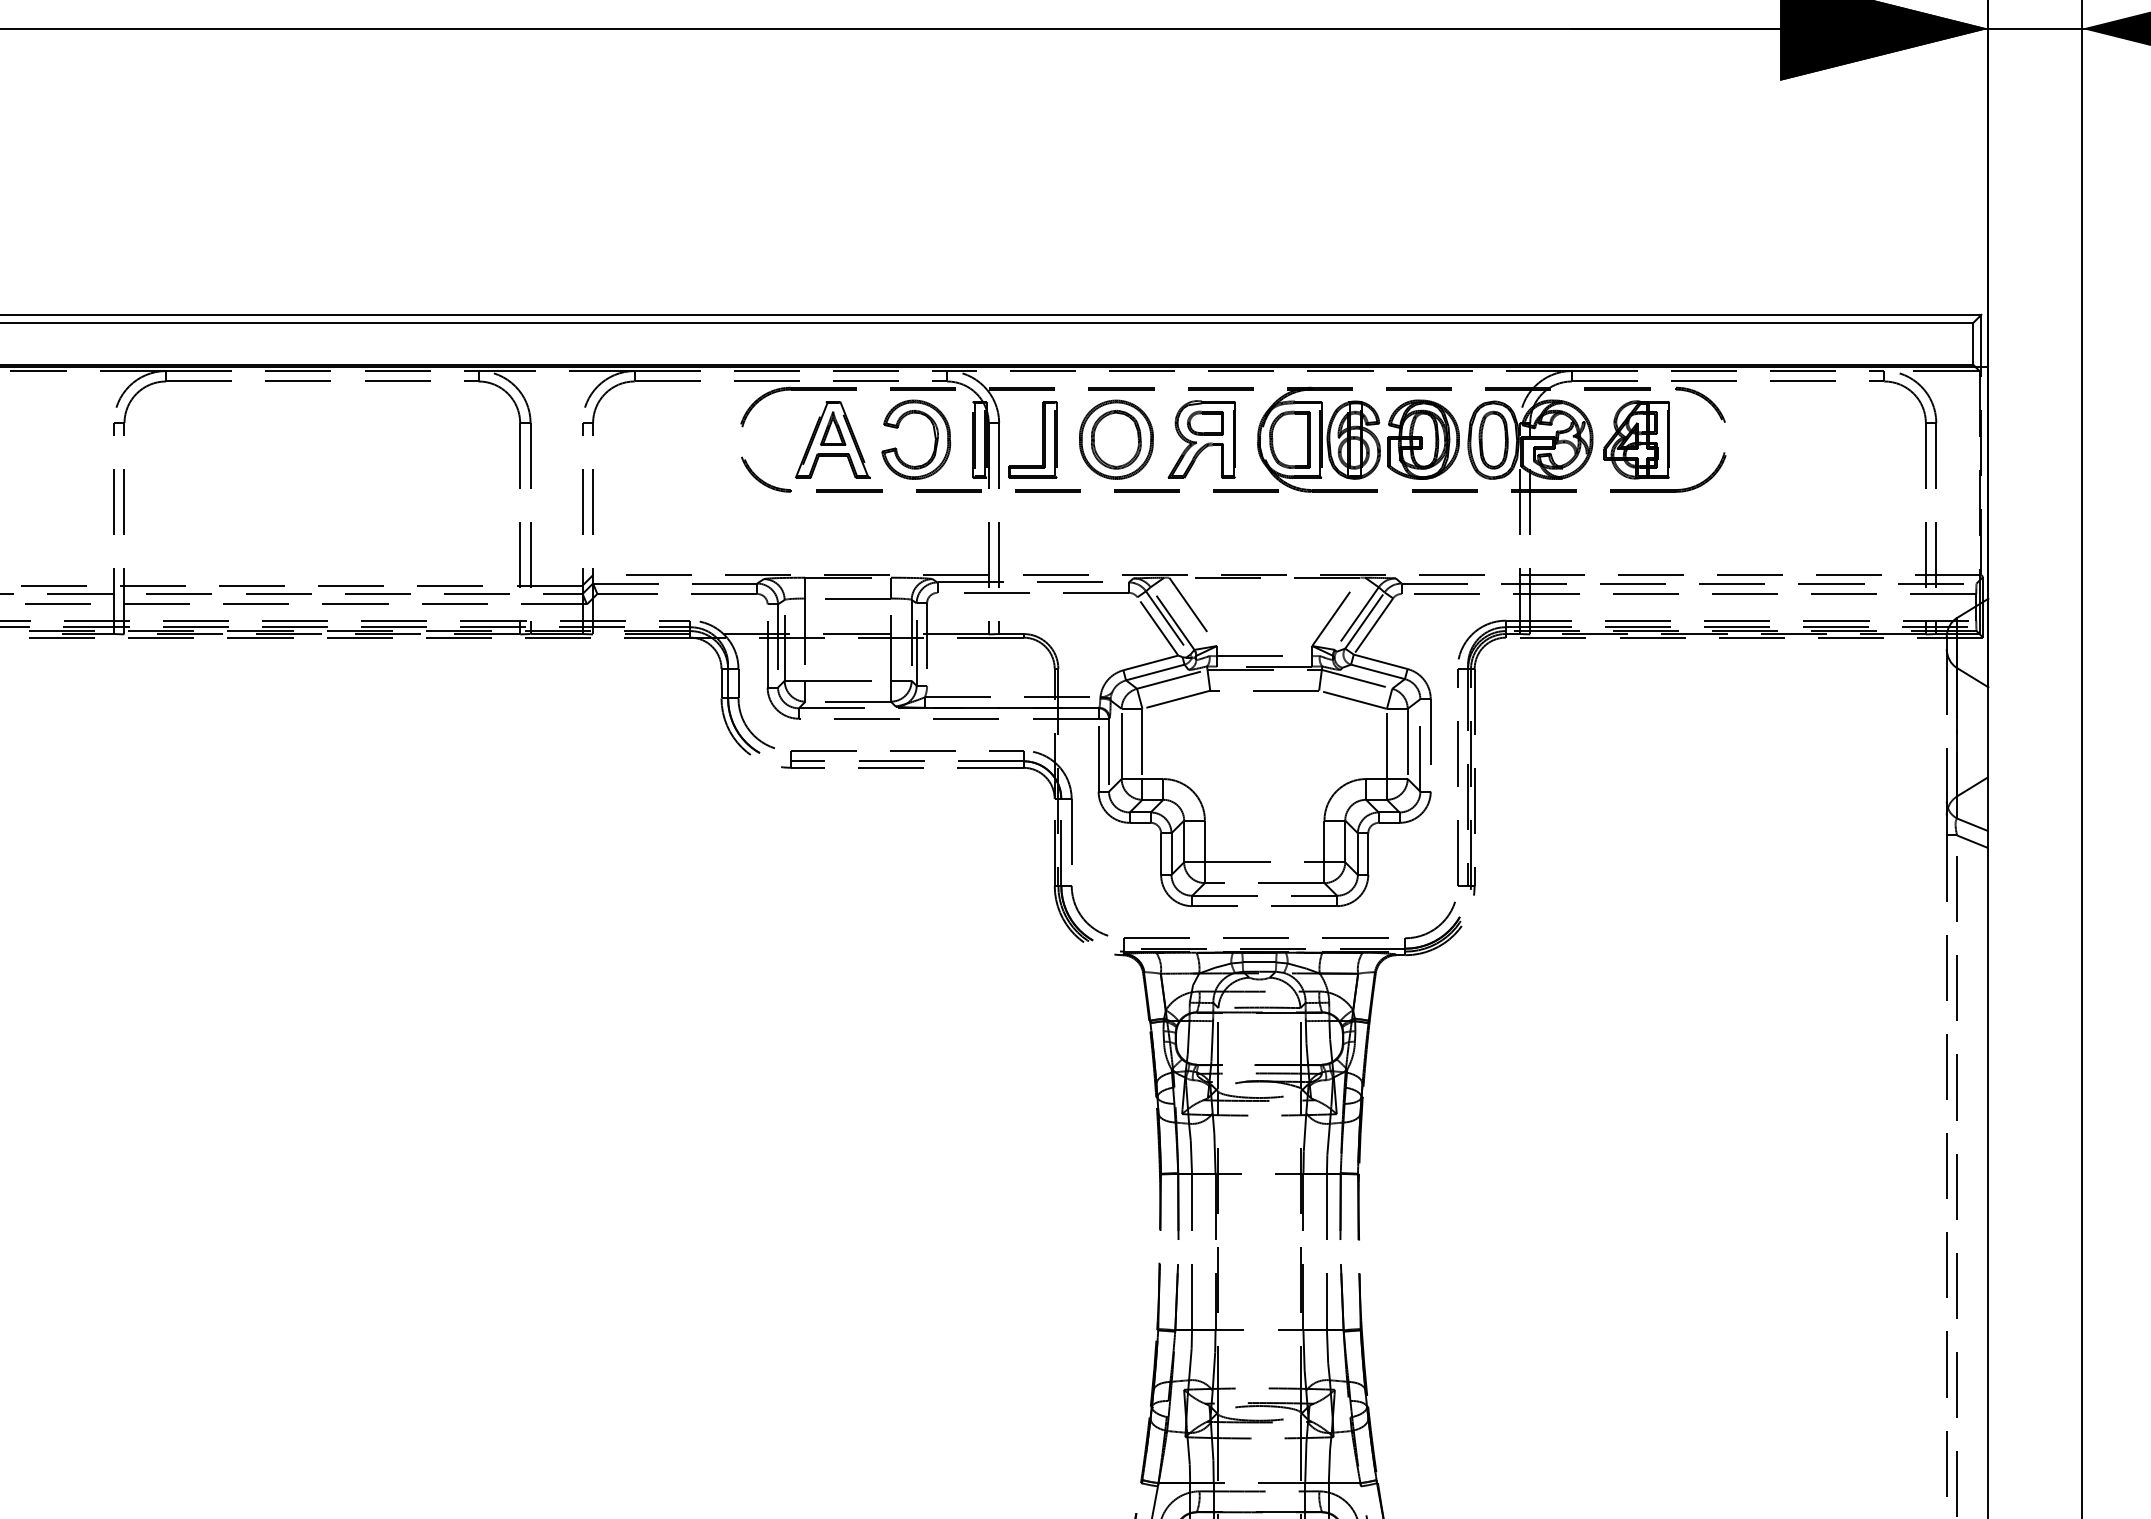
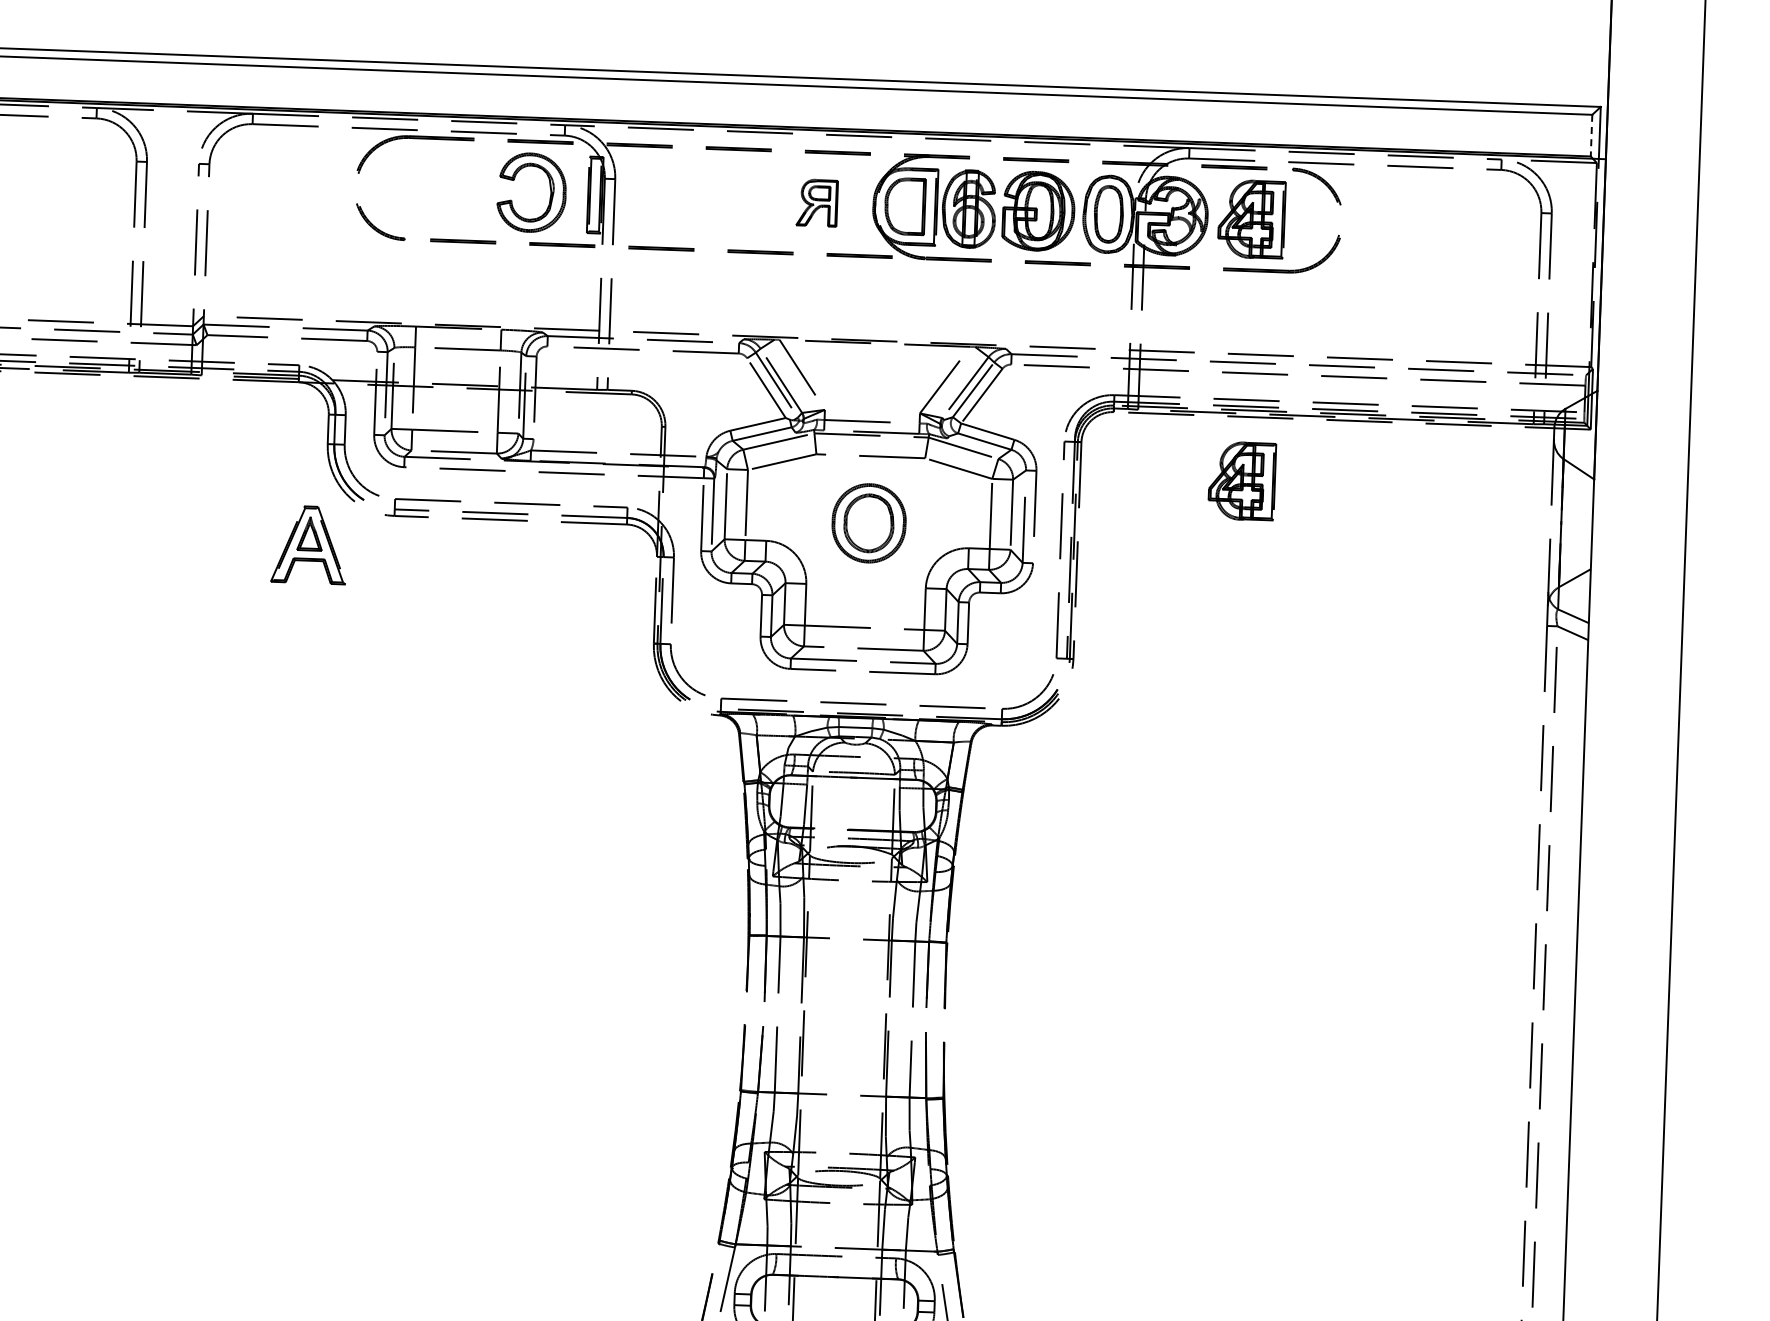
line: (1973, 343) -> (1591, 135), solid -> dashed
part: (832, 439) -> (309, 544), moved
part: (1042, 439) -> (657, 197), removed
part: (1116, 439) -> (869, 523), moved
part: (1201, 439) -> (816, 202), size x0.6
part: (1636, 701) -> (1241, 480), added

